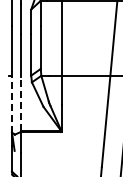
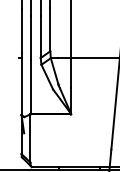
line: (12, 101) -> (22, 83), dashed -> solid
line: (21, 103) -> (31, 85), dashed -> solid

